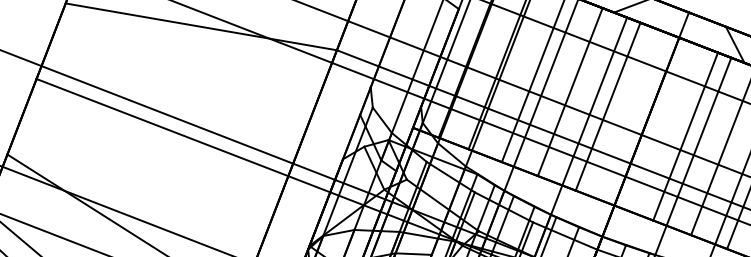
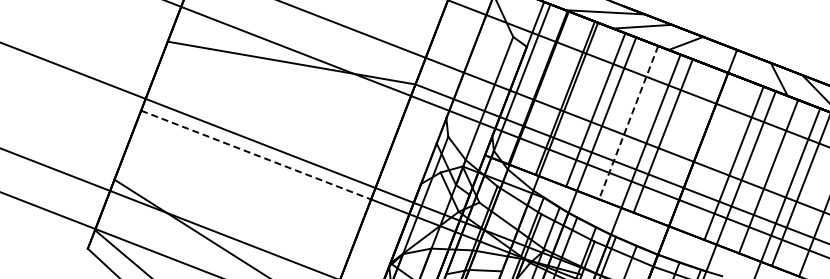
line: (570, 93) -> (628, 123), solid -> dashed
line: (162, 128) -> (256, 155), solid -> dashed

